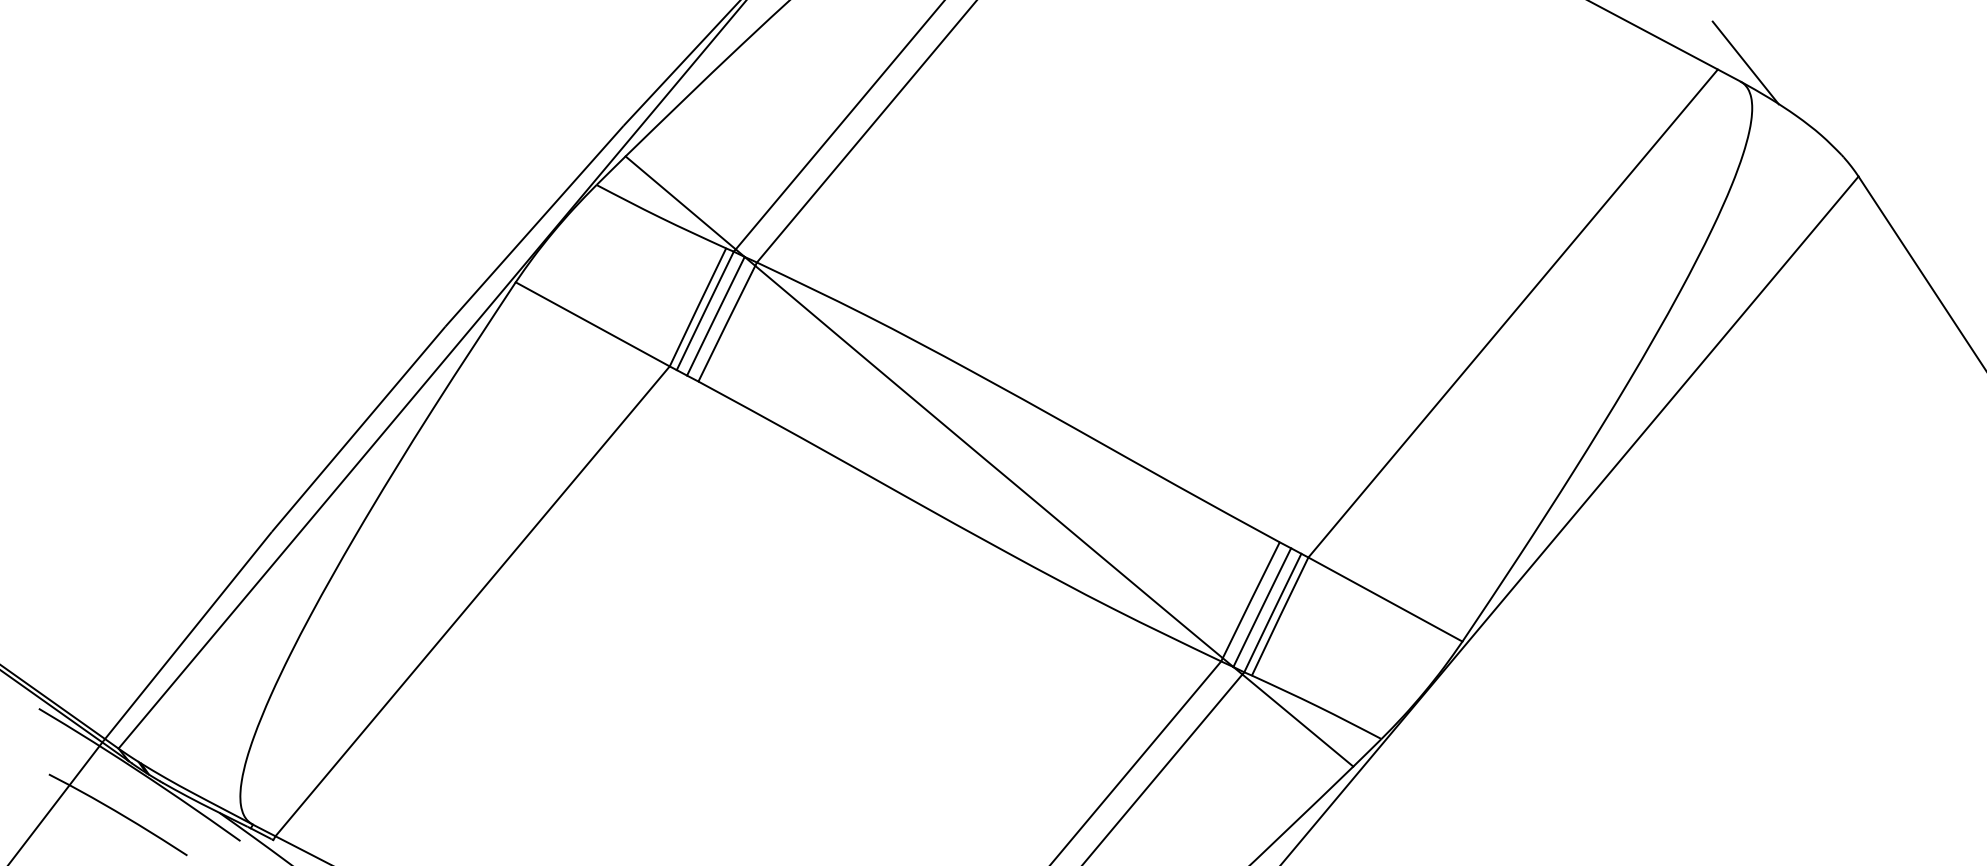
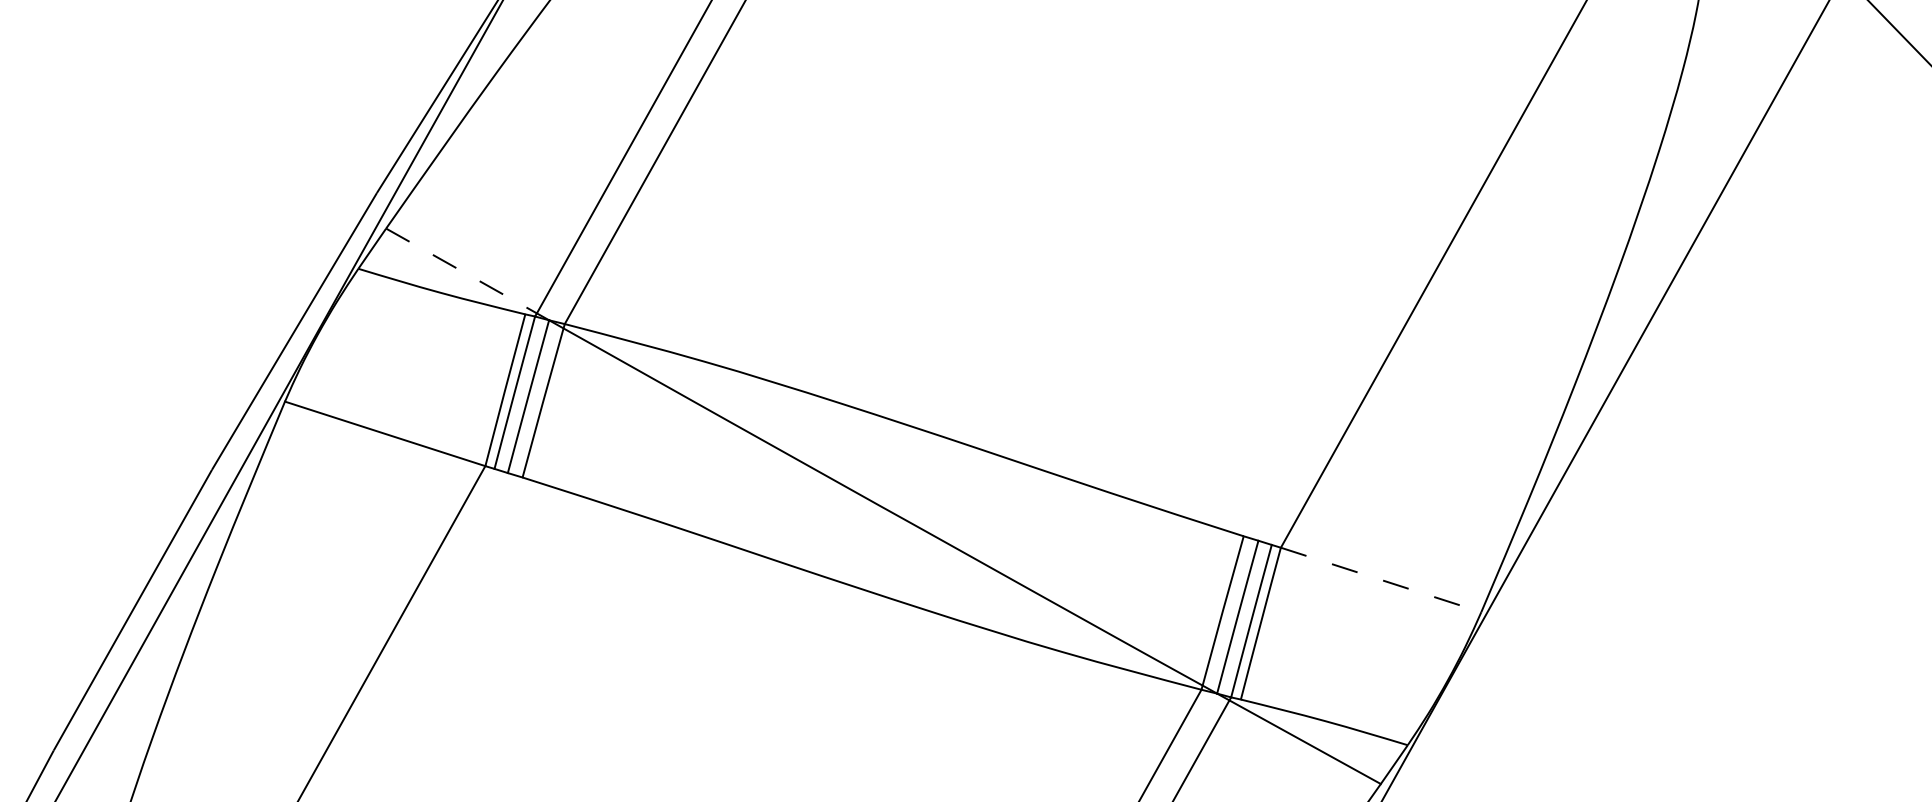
line: (681, 203) -> (462, 271), solid -> dashed
line: (1385, 599) -> (1381, 579), solid -> dashed

